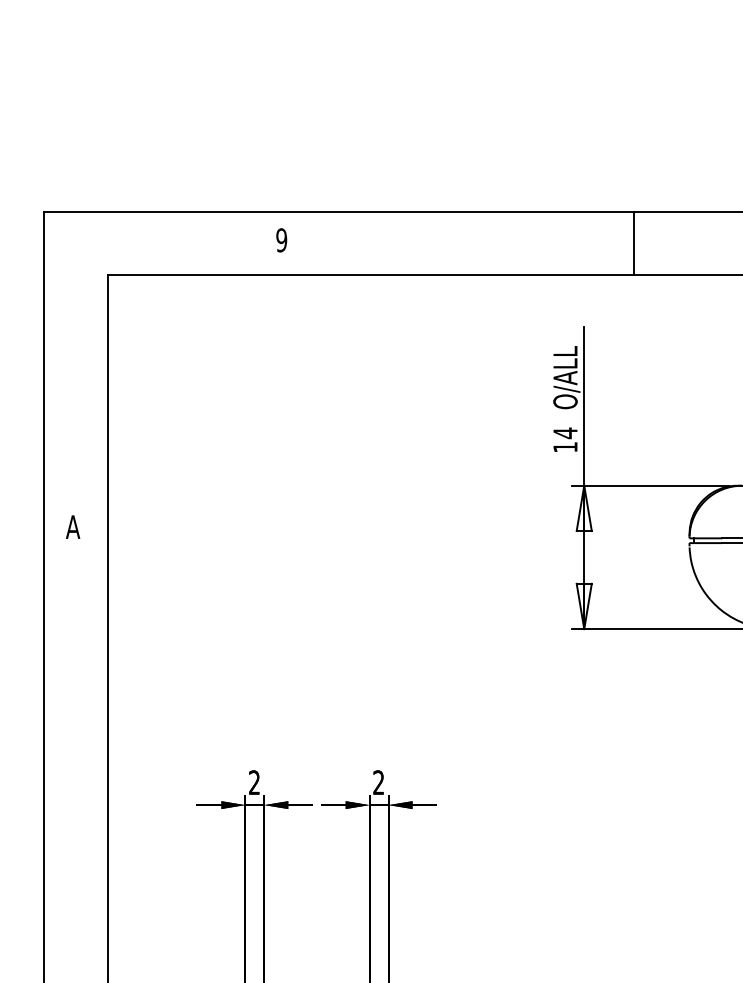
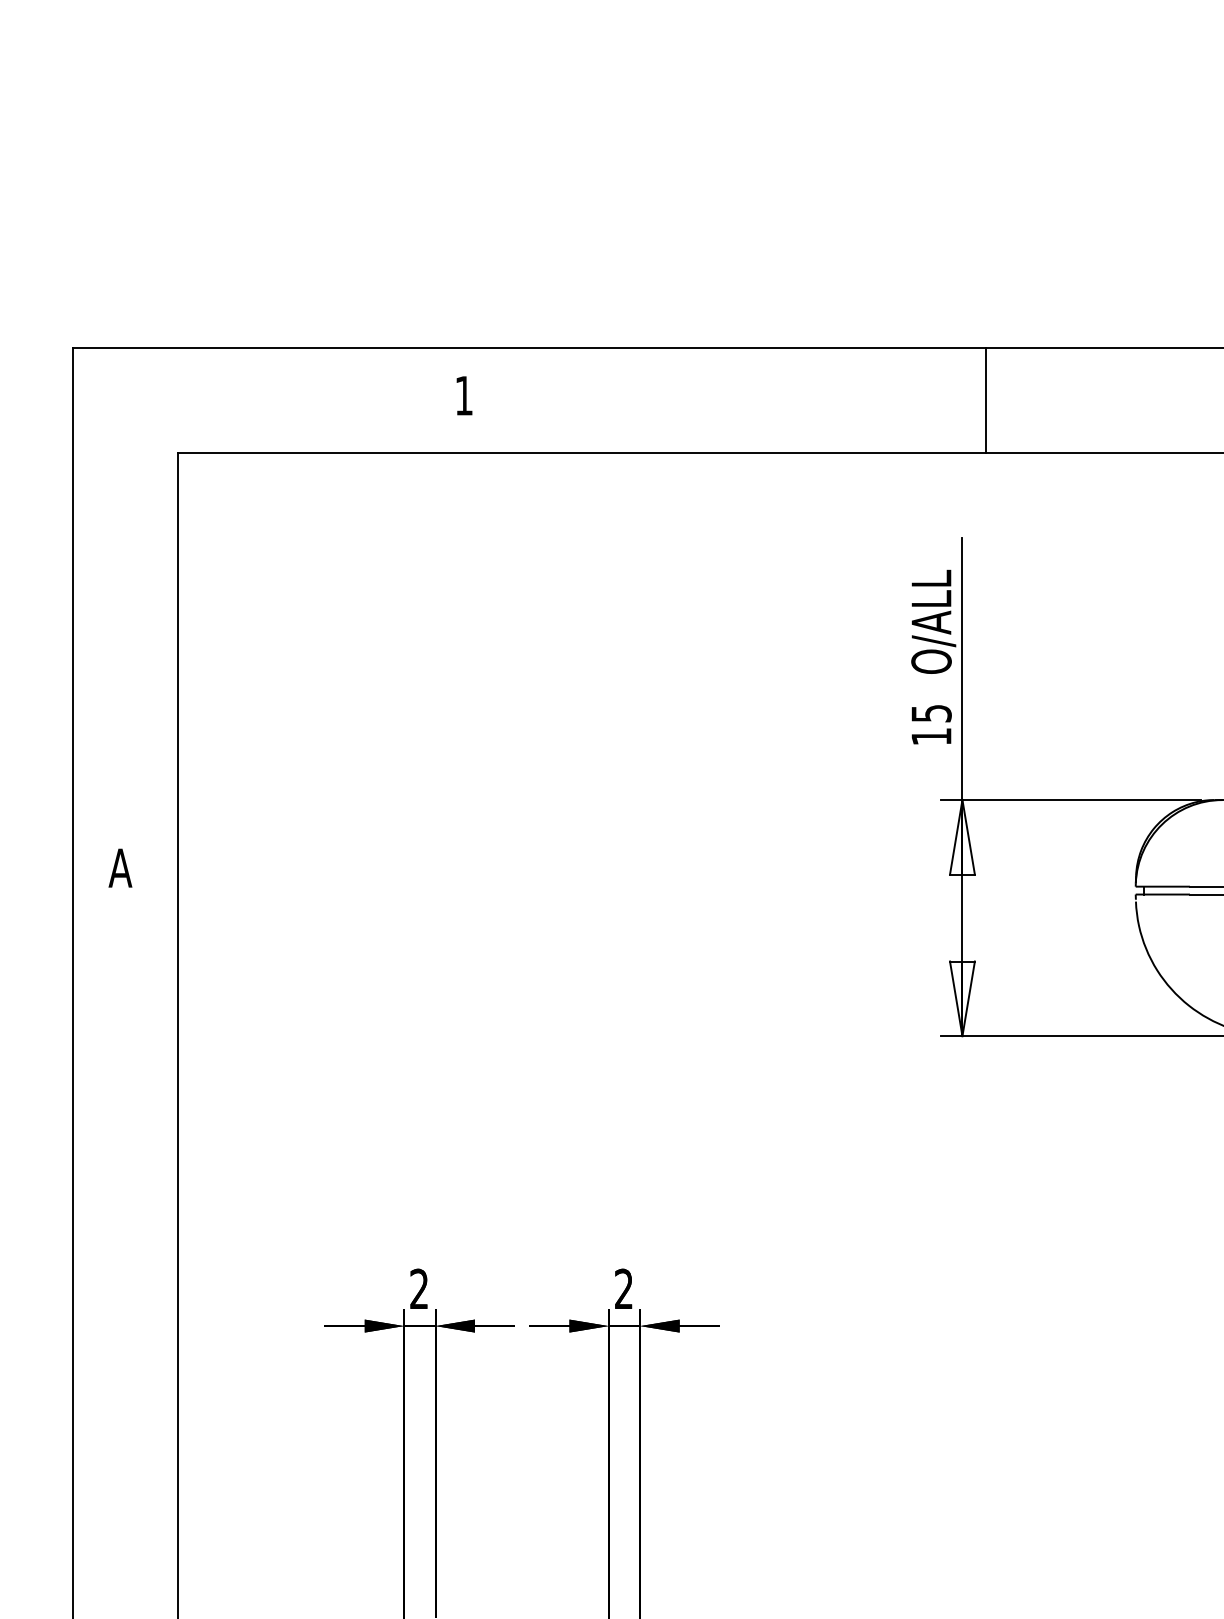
text: (281, 240) -> (463, 396), 9 -> 1
line: (633, 243) -> (985, 400), moved
text: (565, 433) -> (931, 713), 14 -> 15

